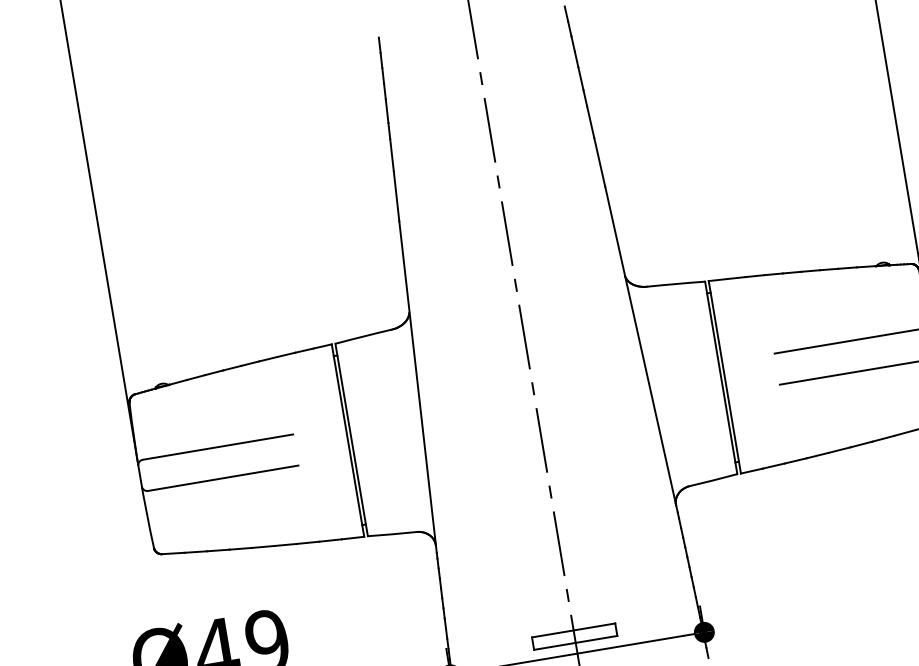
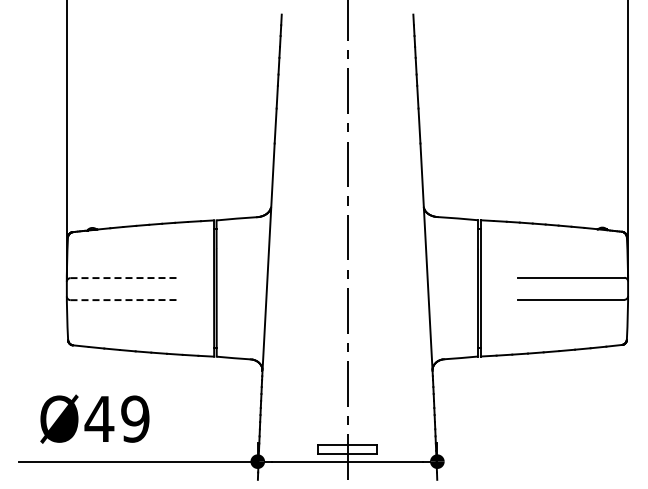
line: (219, 447) -> (124, 278), solid -> dashed
line: (224, 478) -> (124, 300), solid -> dashed

